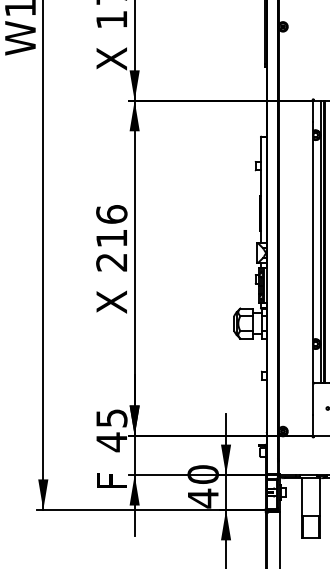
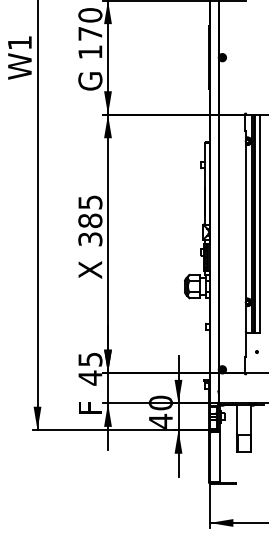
text: (111, 57) -> (90, 81), X -> G
text: (111, 237) -> (90, 220), 216 -> 385

